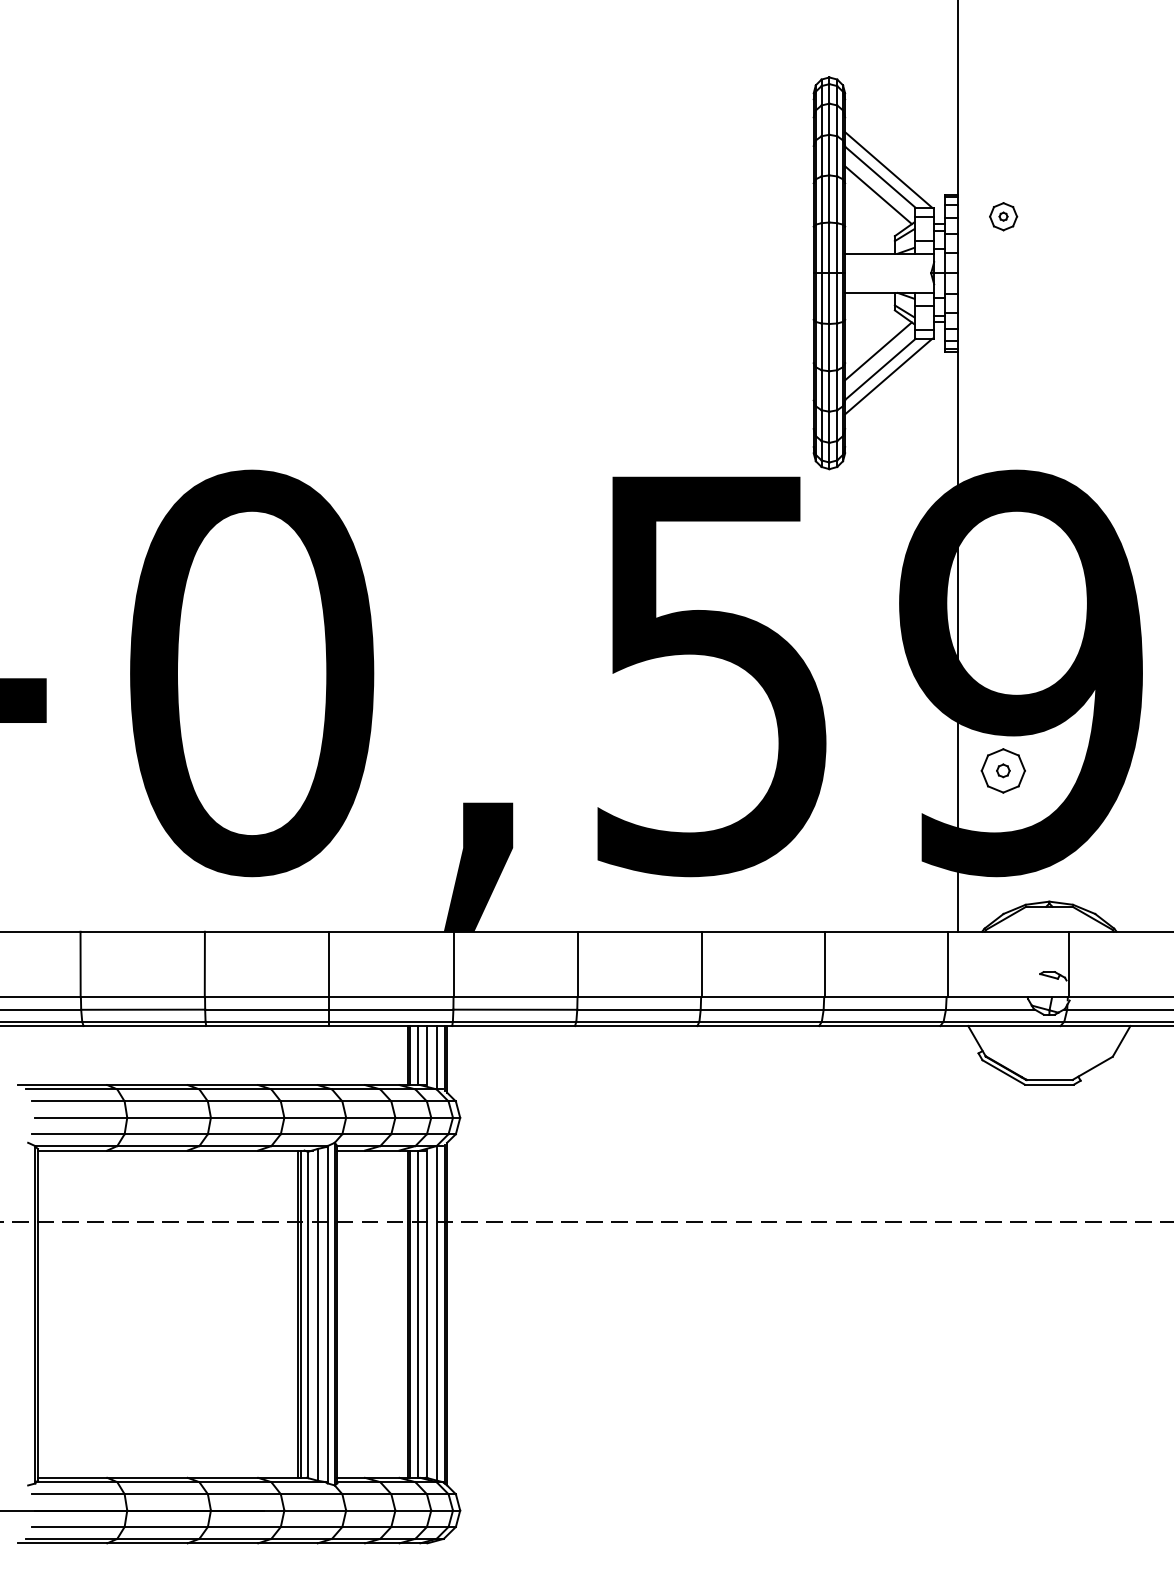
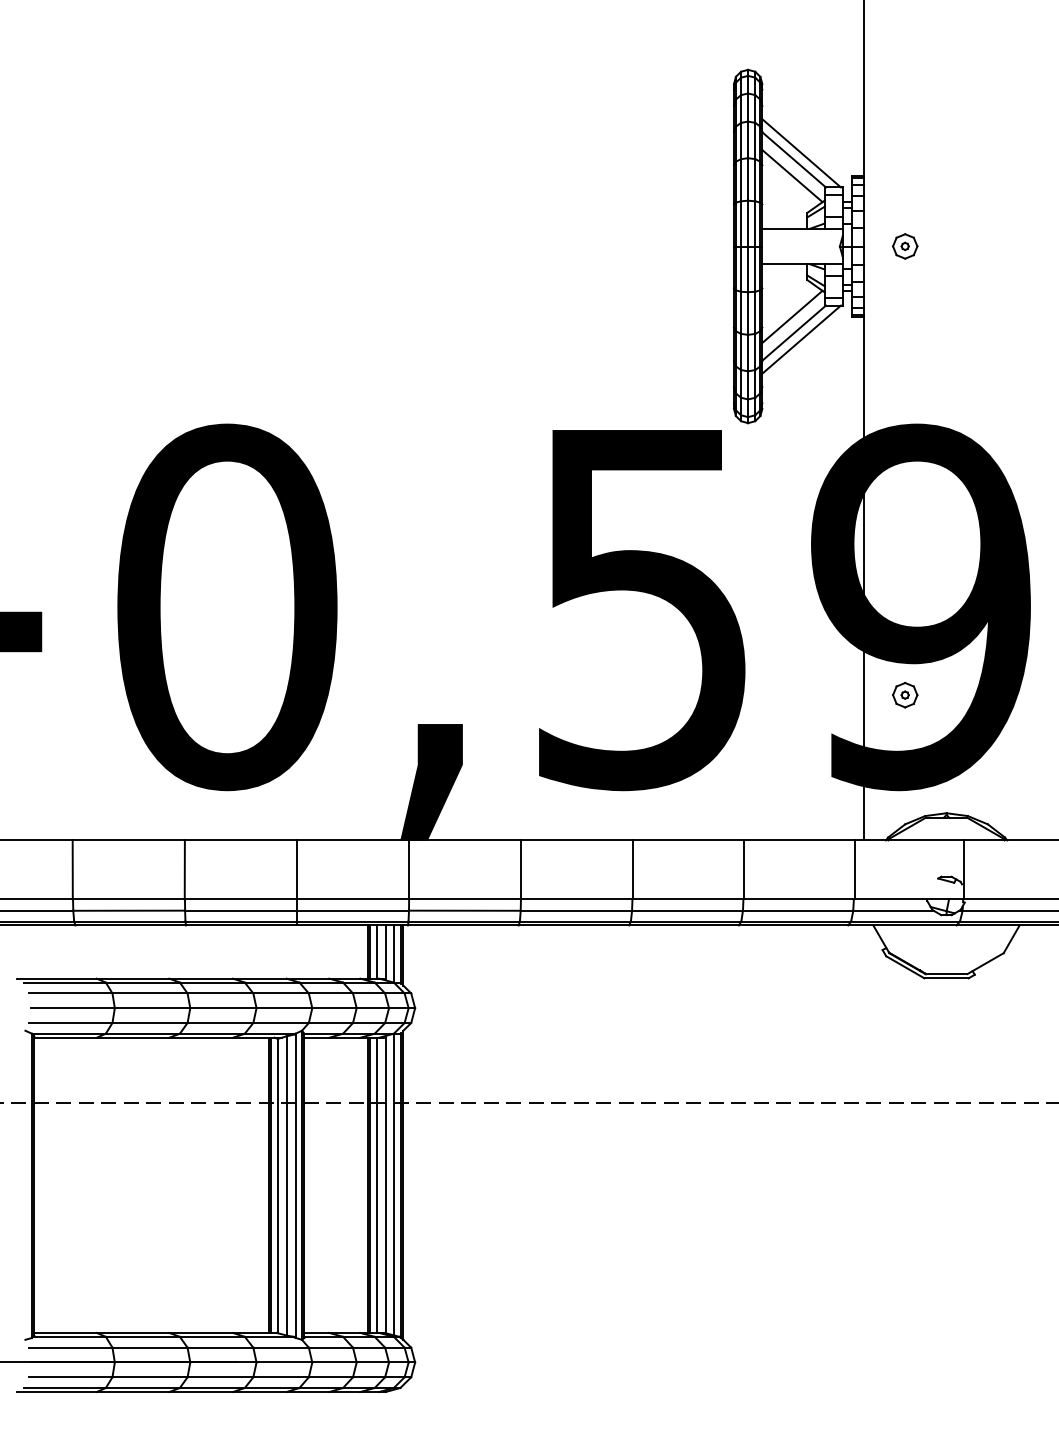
part: (1003, 216) -> (905, 246), moved
part: (1003, 769) -> (905, 694), size x0.62

